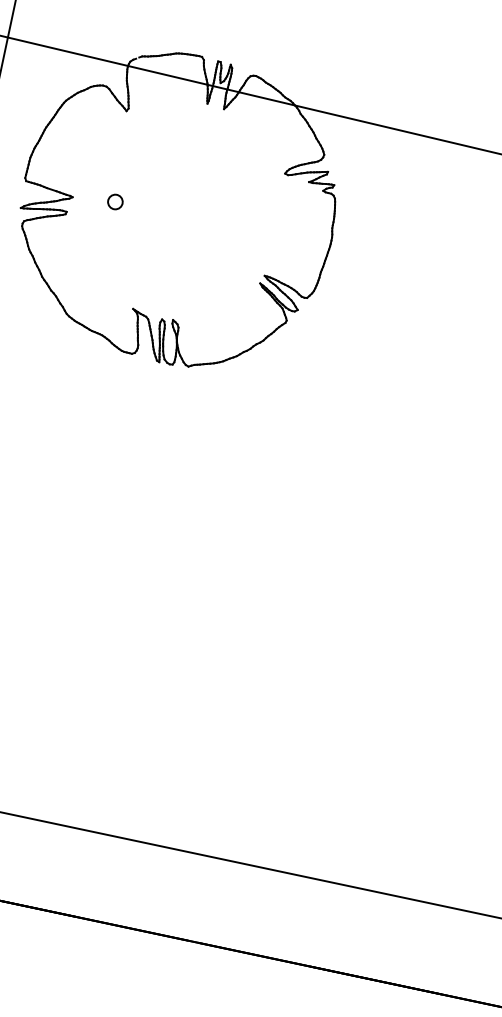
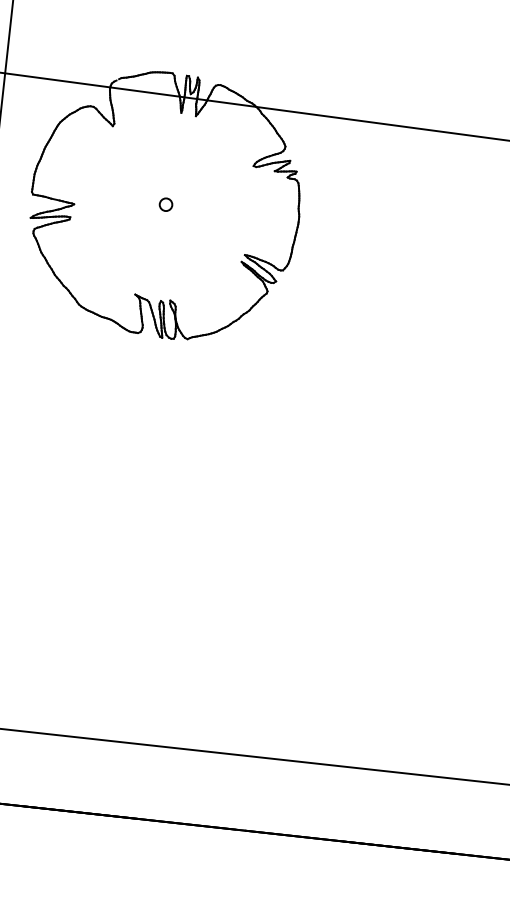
circle: (114, 201) -> (165, 204), moved

